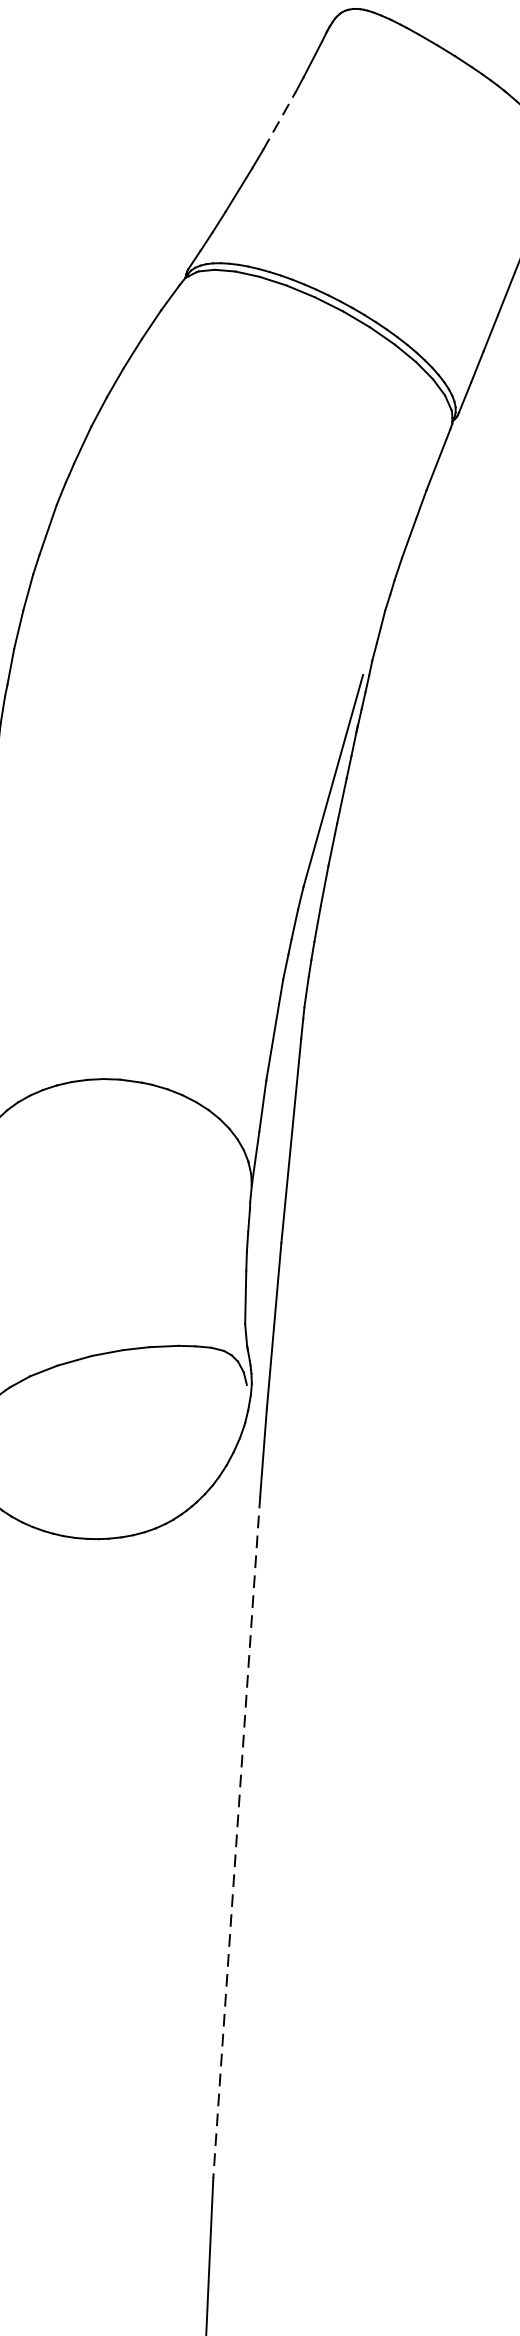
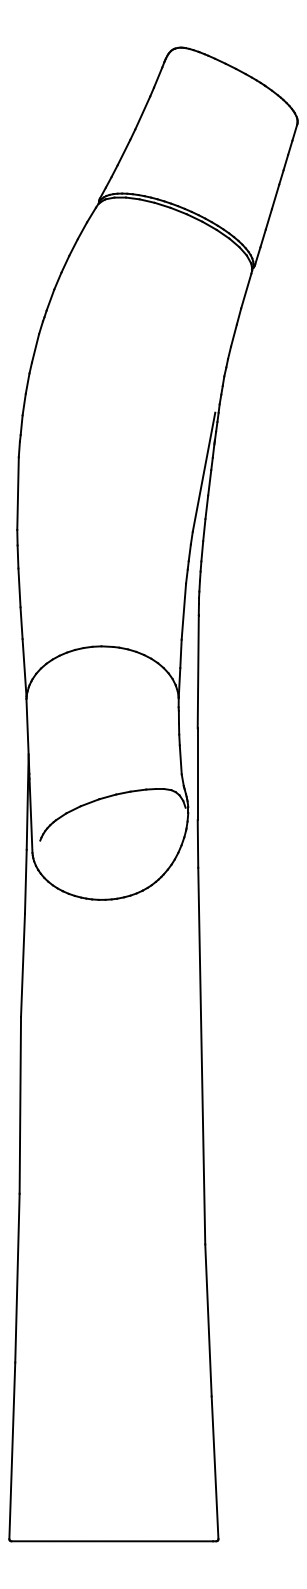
line: (280, 120) -> (143, 112), dashed -> solid
line: (236, 1837) -> (201, 1056), dashed -> solid

